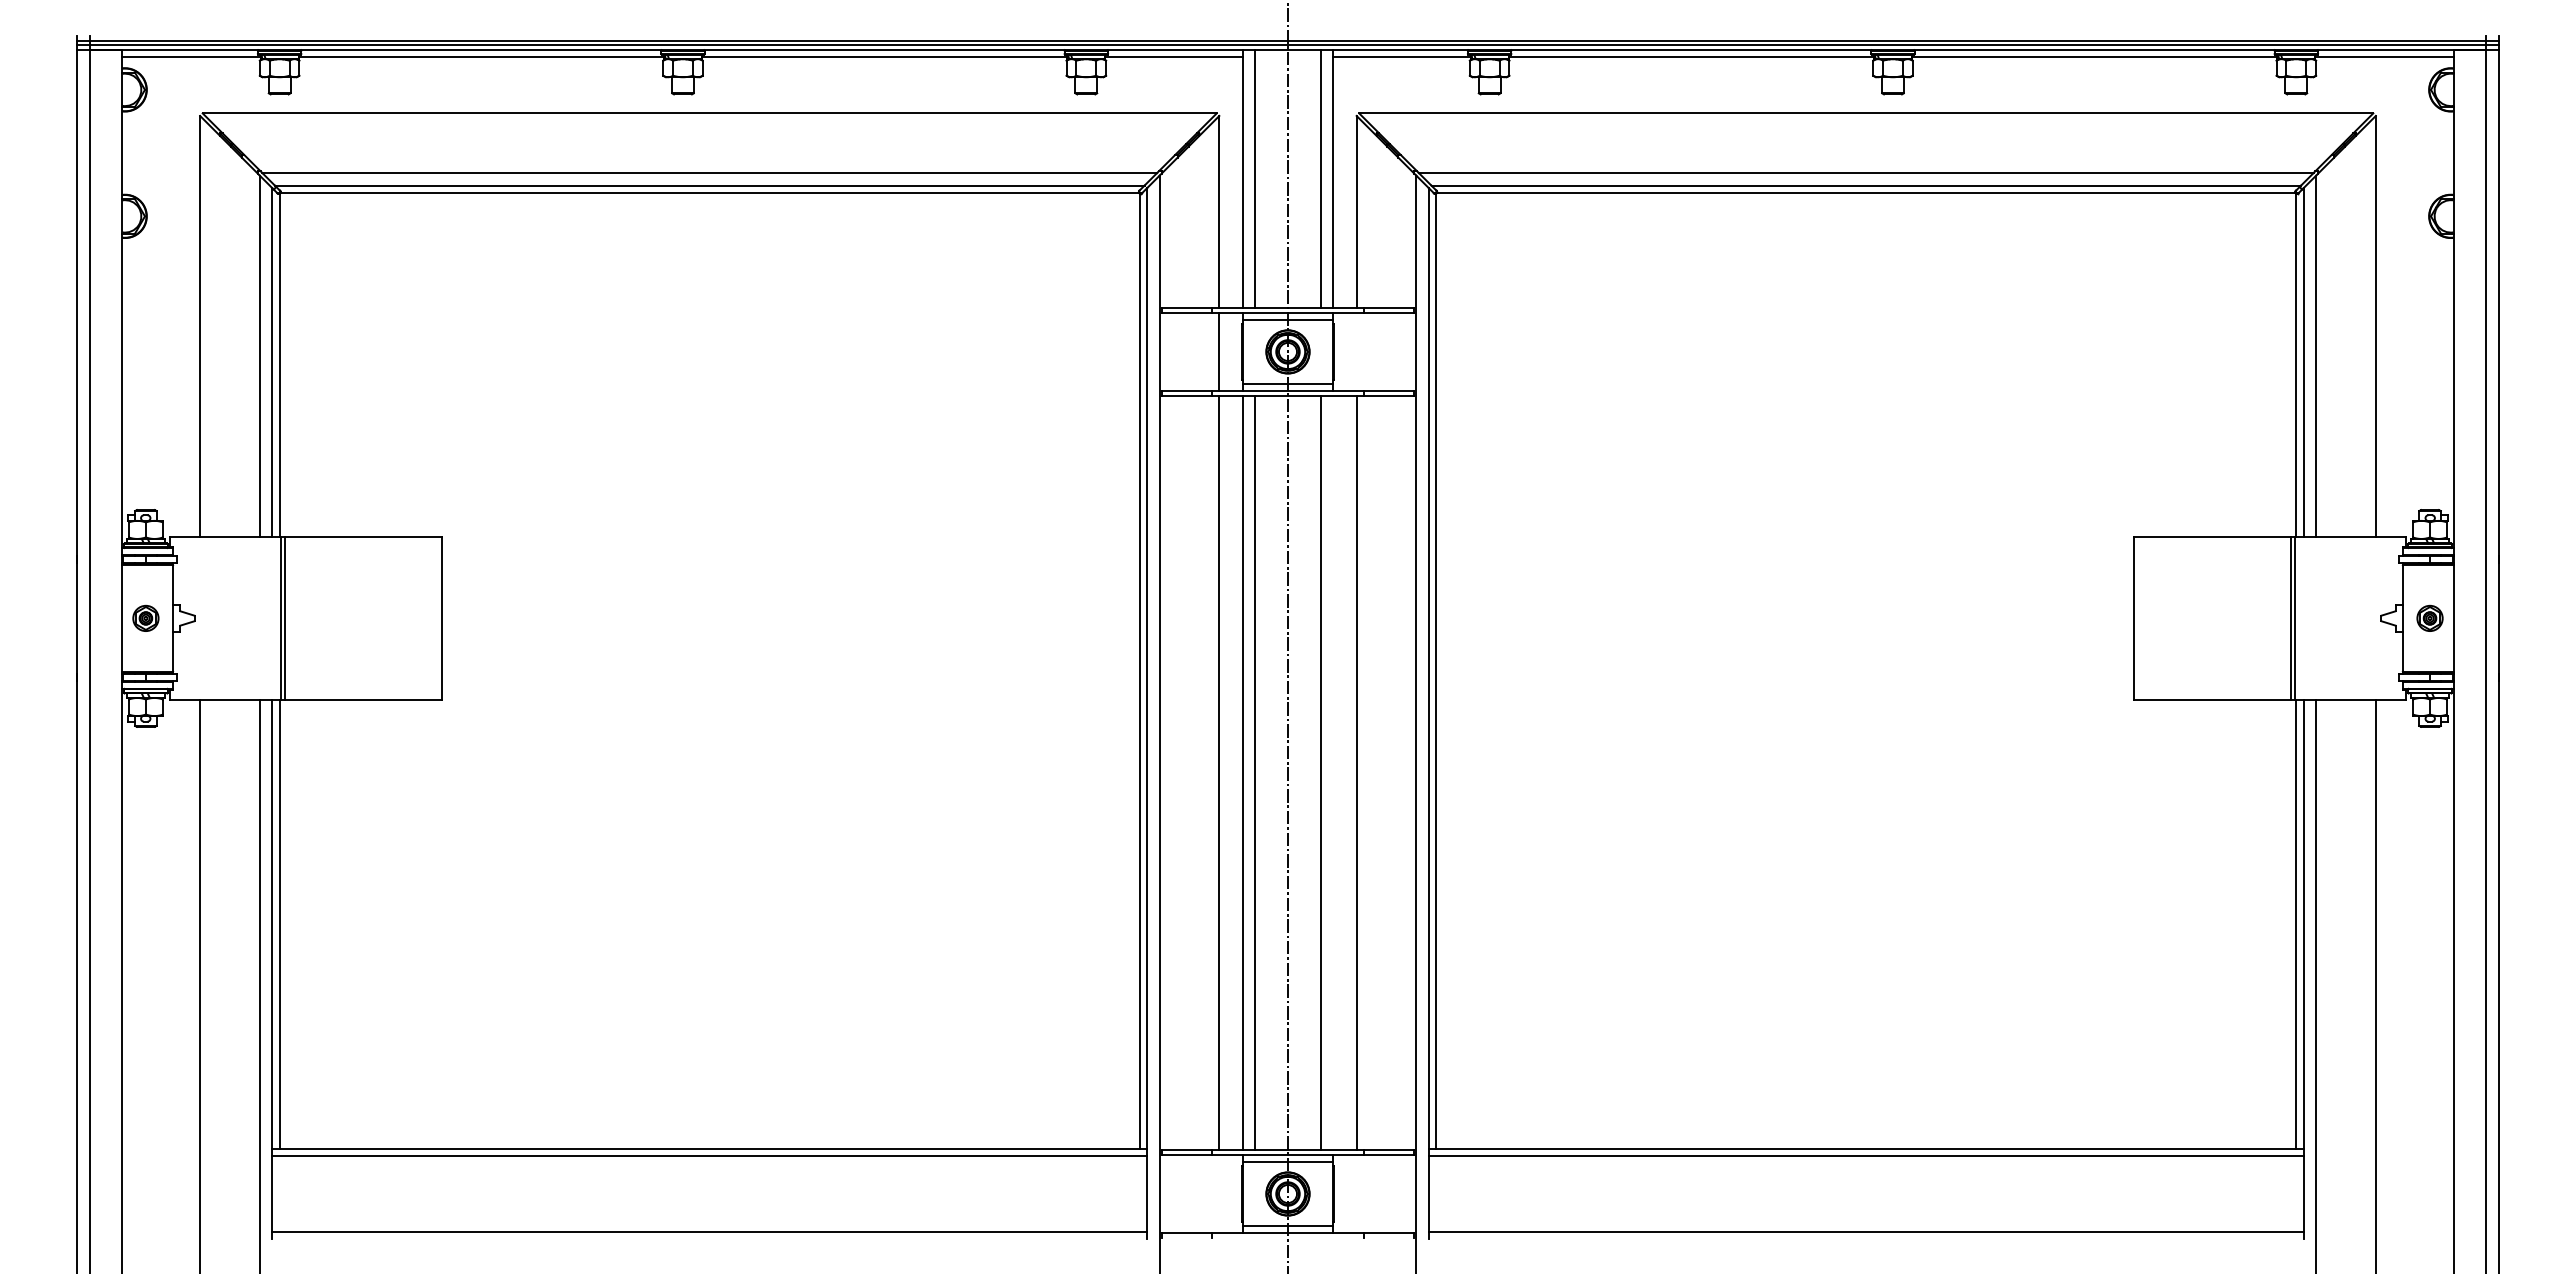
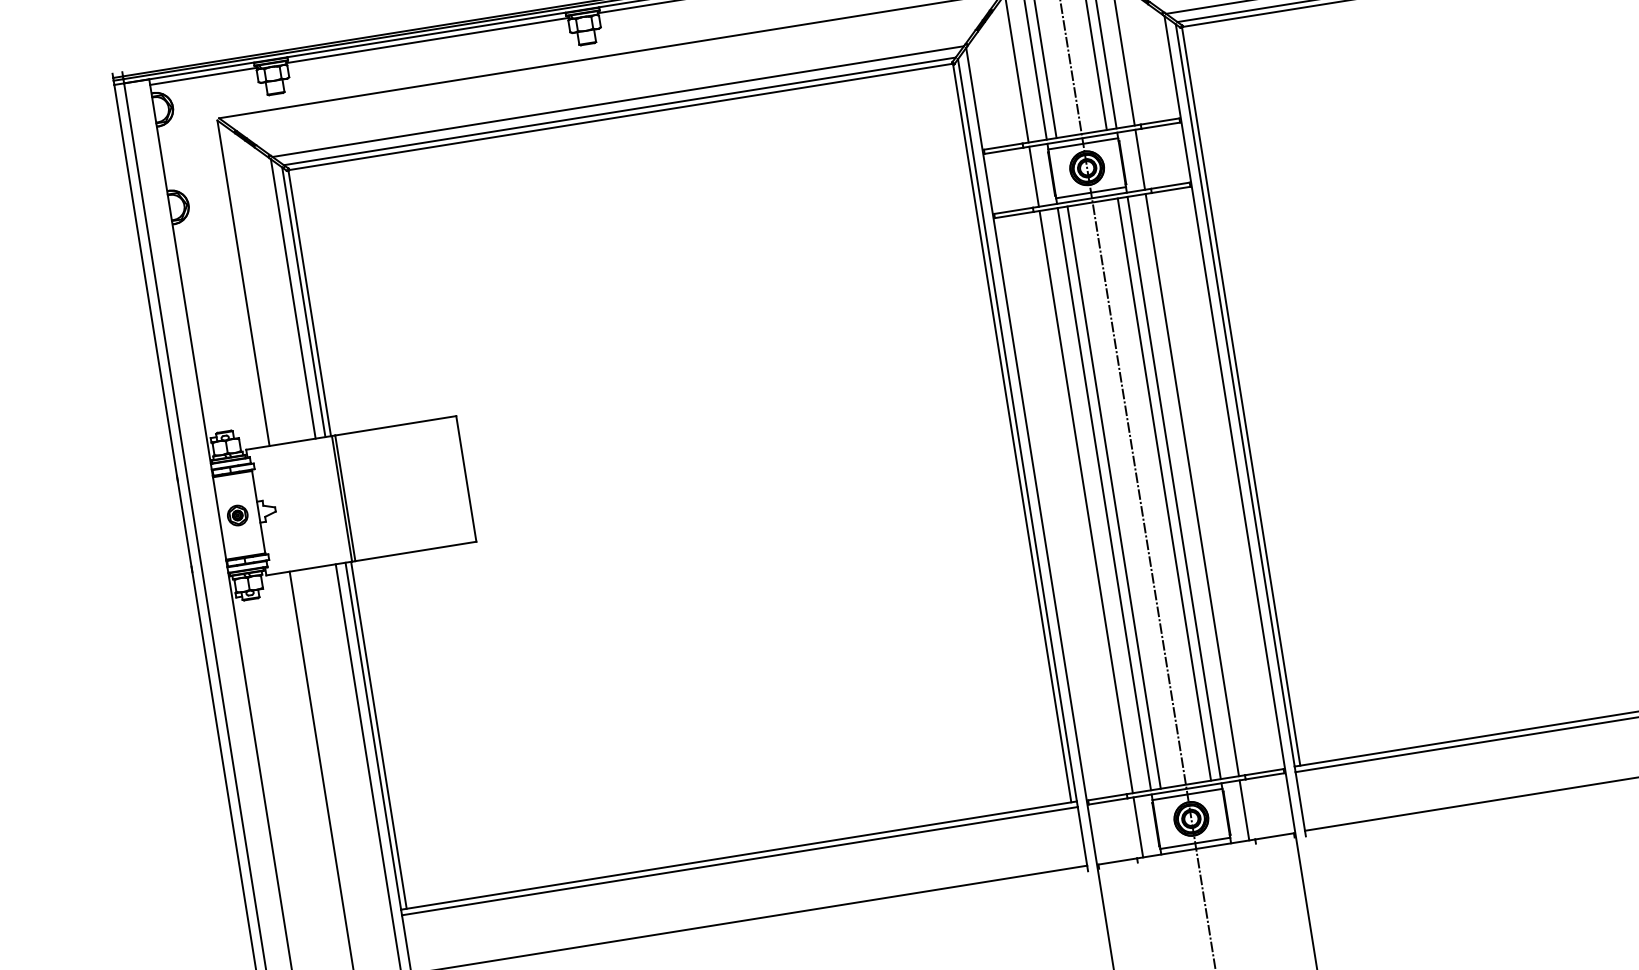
line: (1356, 351) -> (1140, 159), added
line: (1333, 772) -> (1174, 487), added
line: (1219, 1193) -> (1138, 827), added
line: (1356, 1193) -> (1244, 810), added

